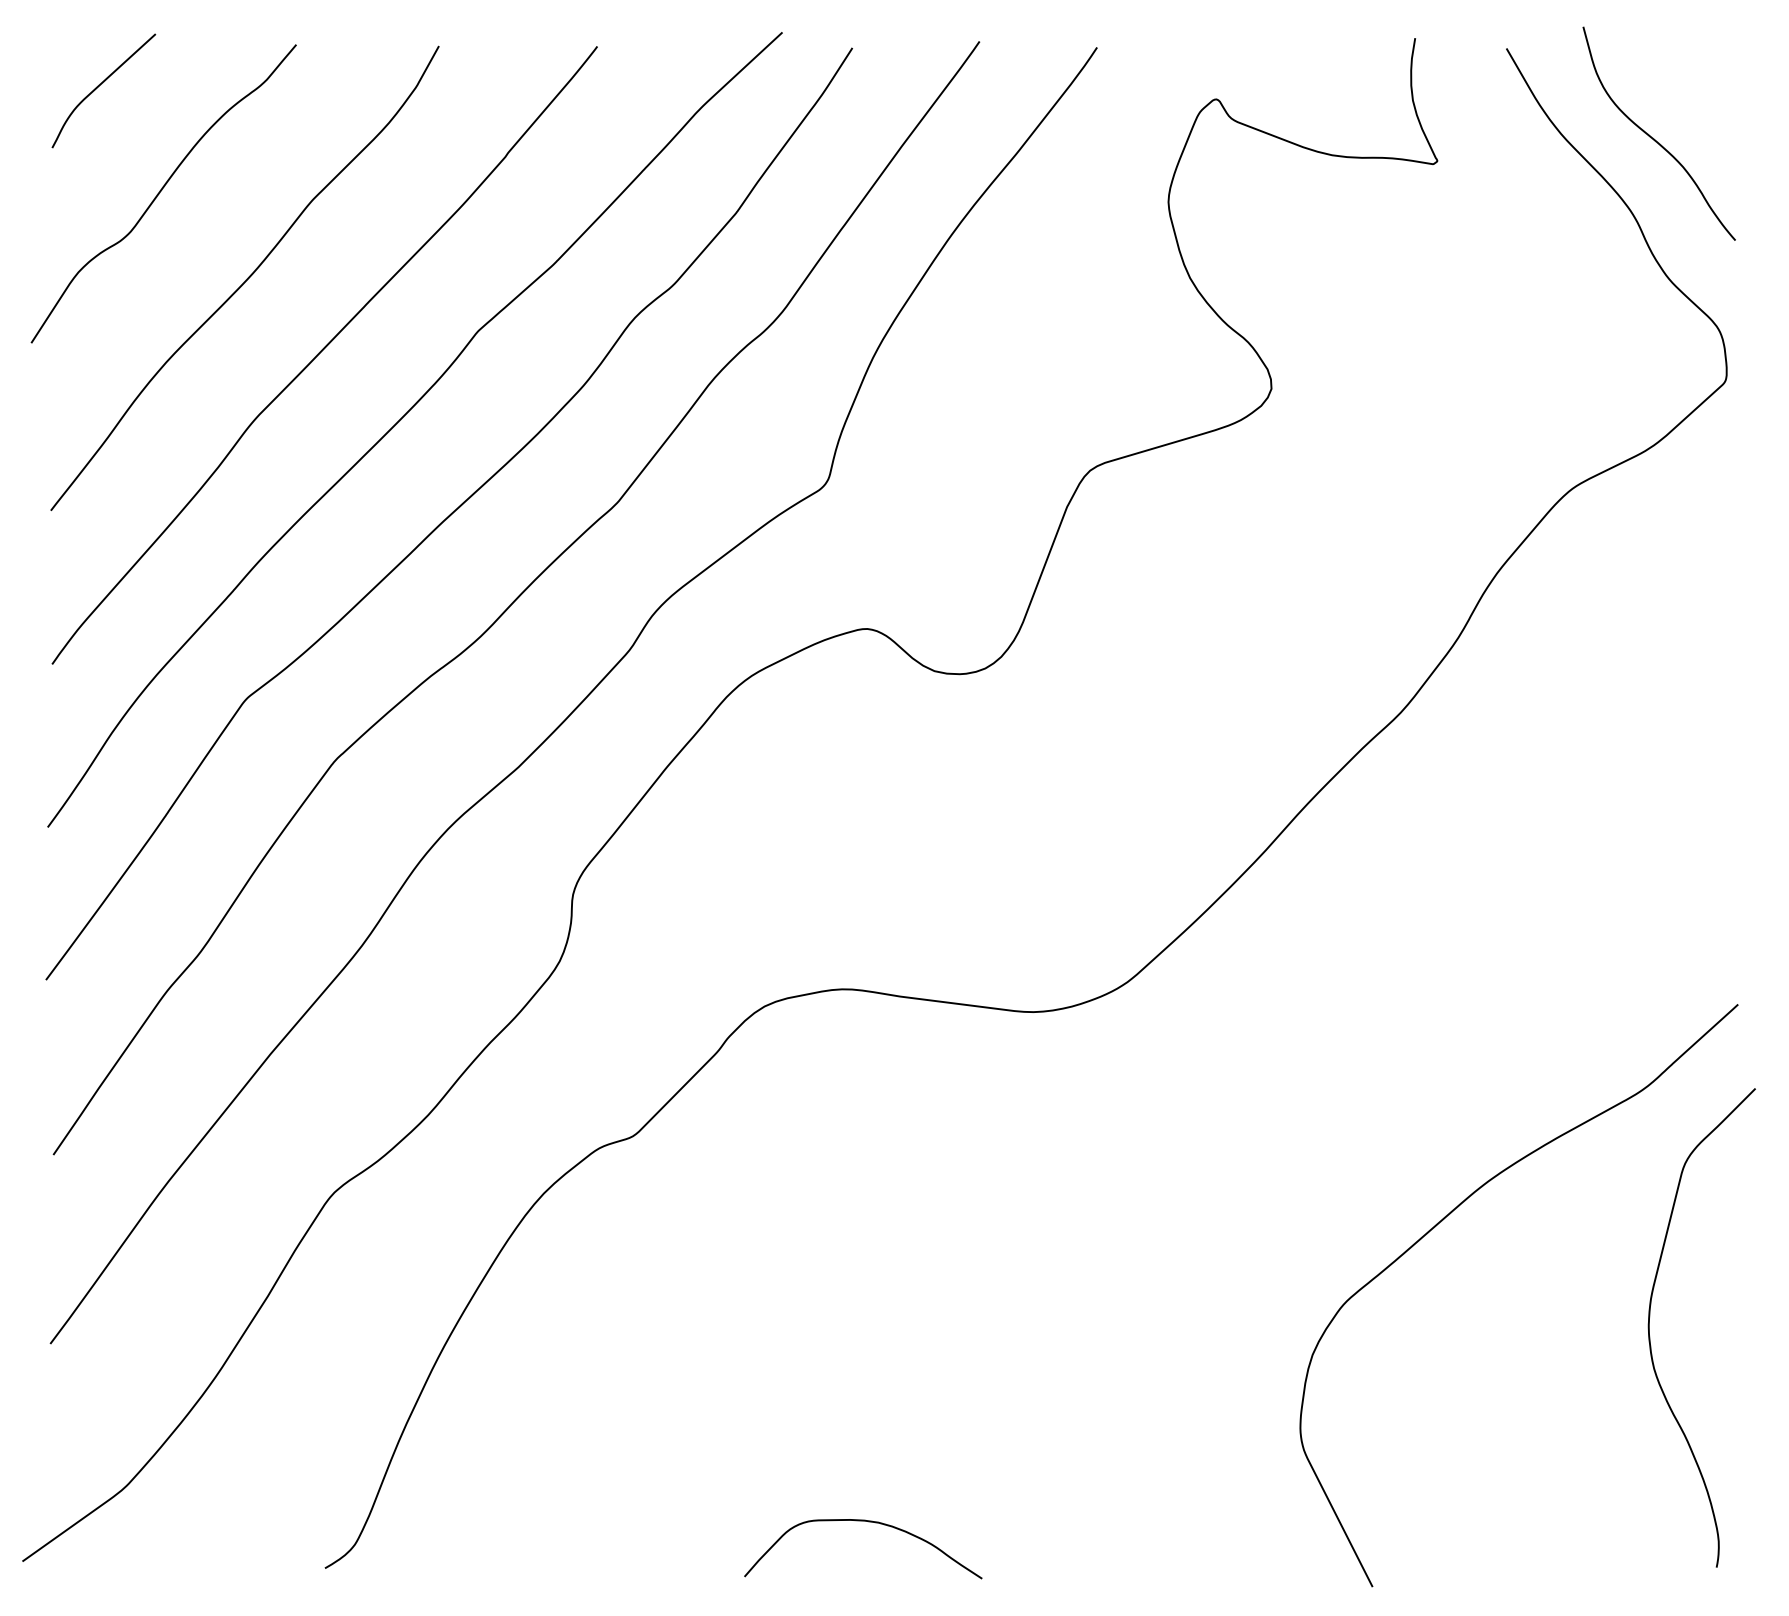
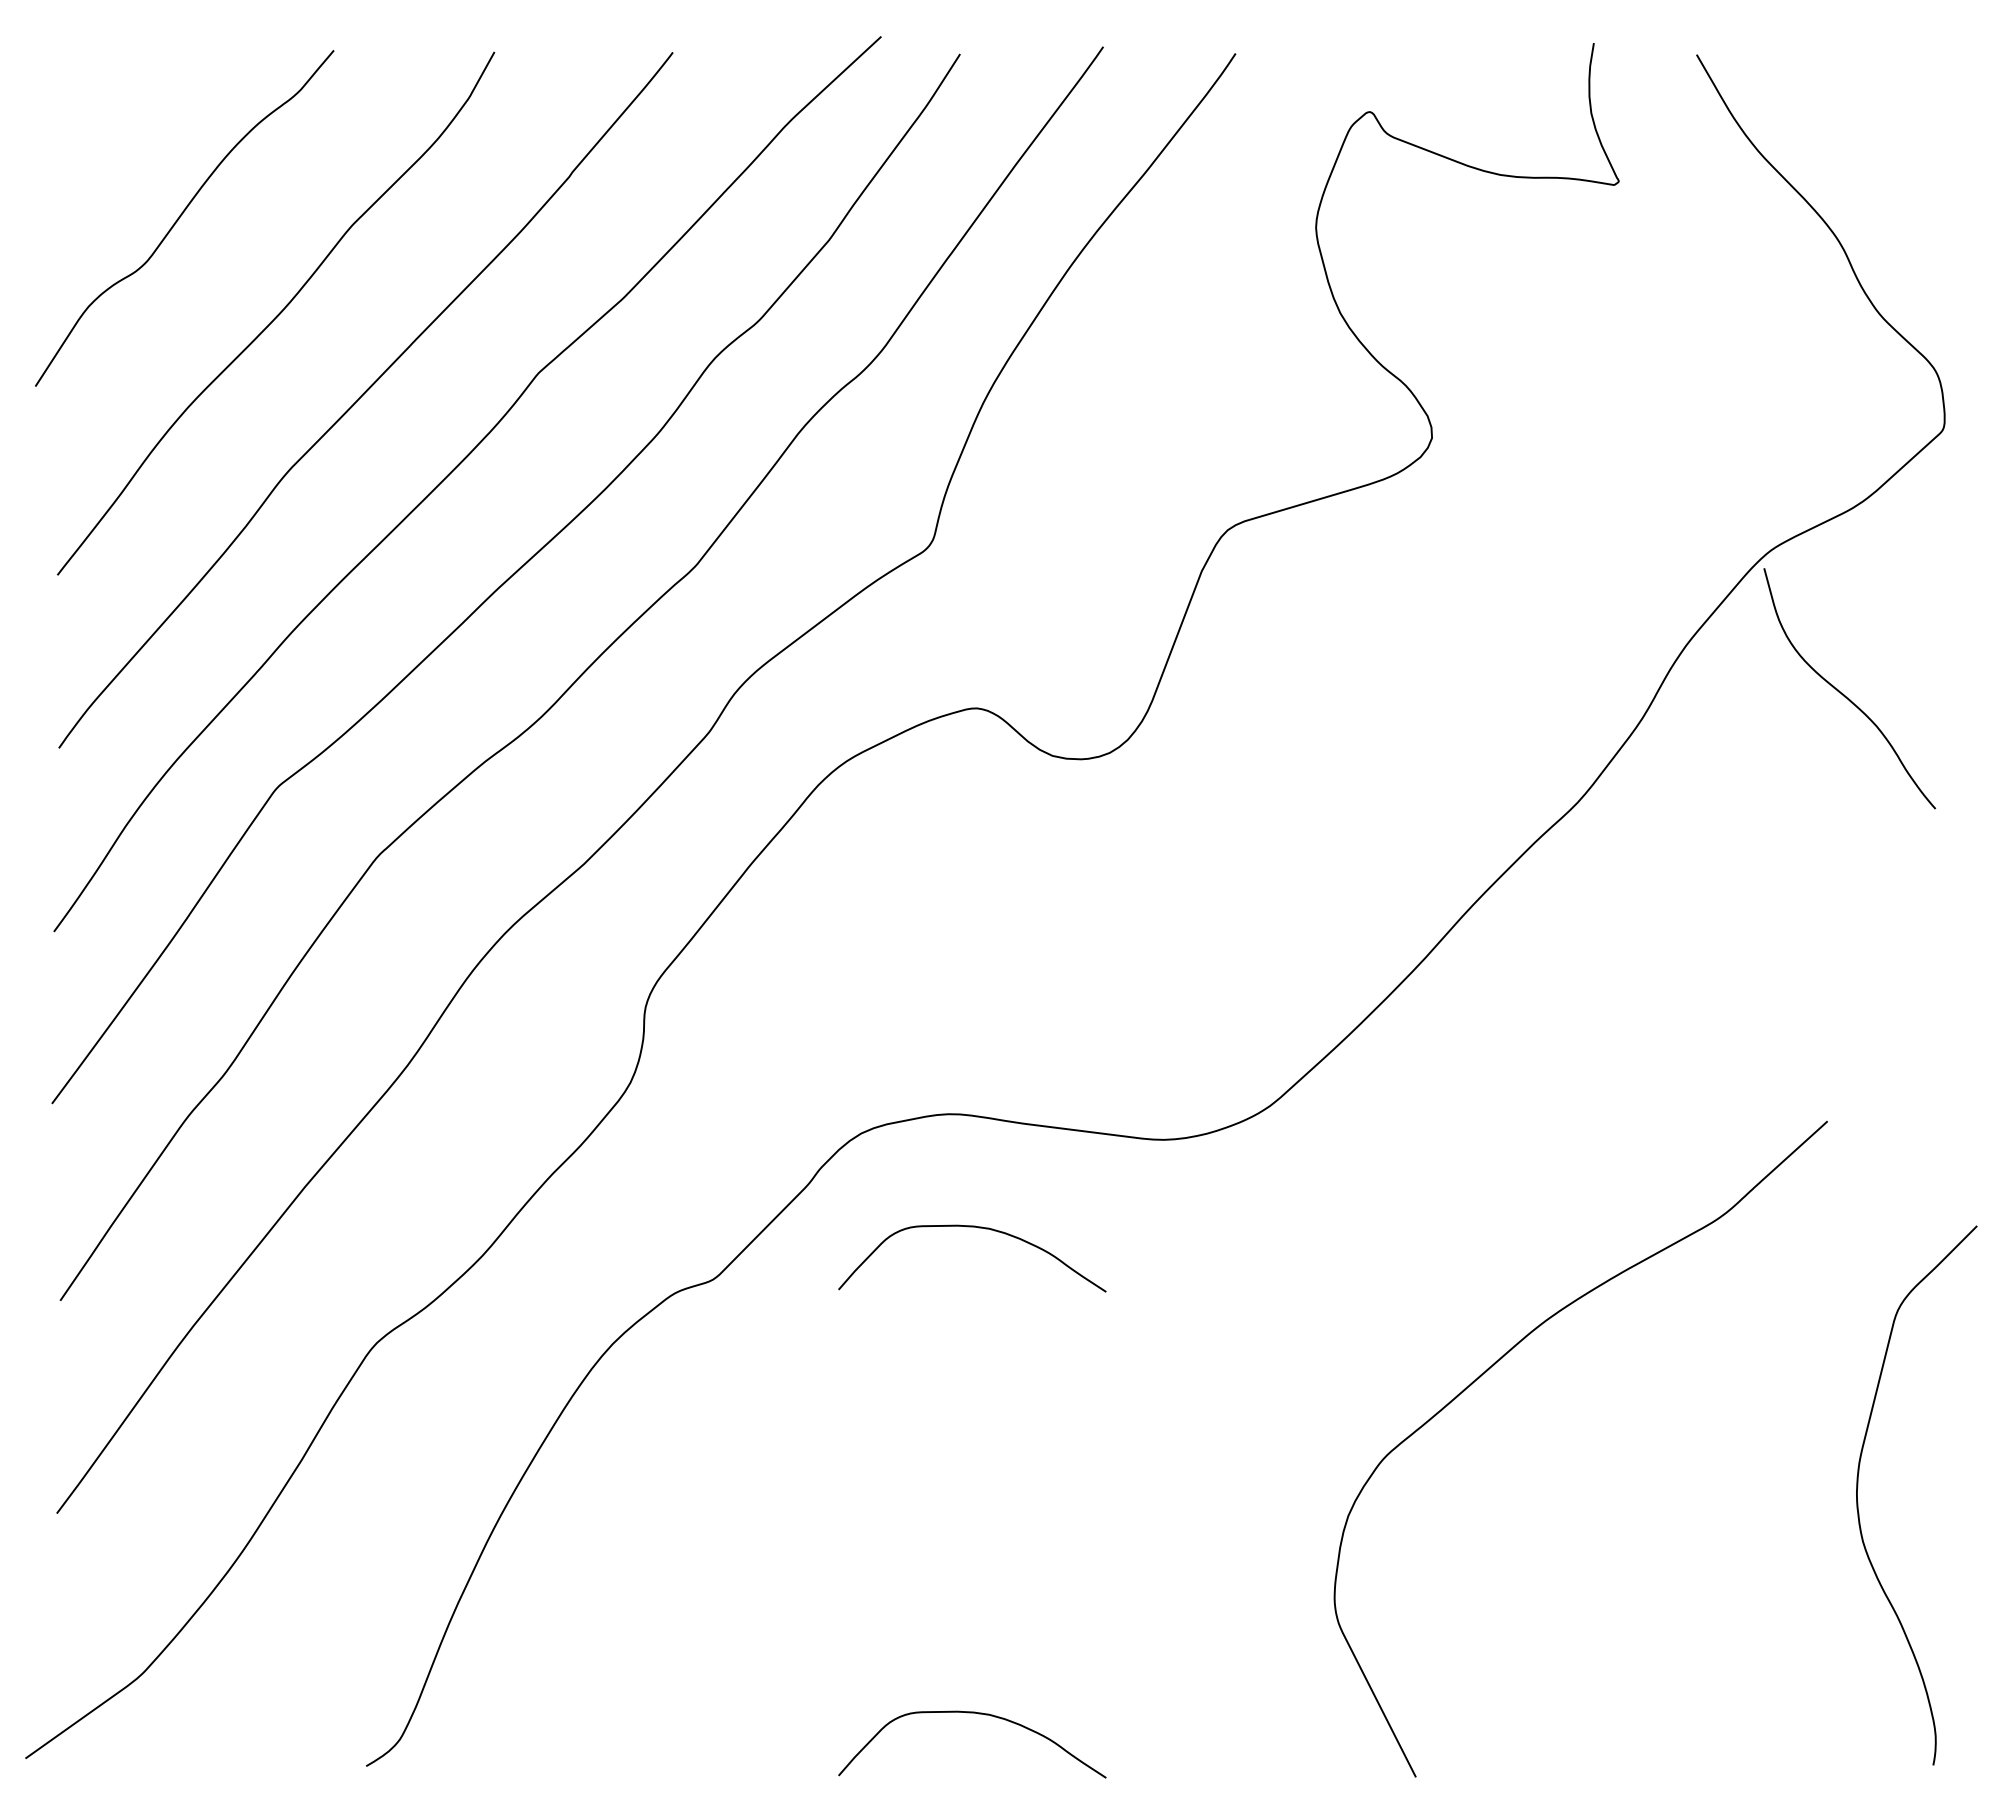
curve: (99, 86) -> (112, 97), removed
curve: (1653, 138) -> (1843, 693), moved
curve: (868, 1090) -> (978, 1228), added
curve: (1448, 1216) -> (1501, 1359), moved

